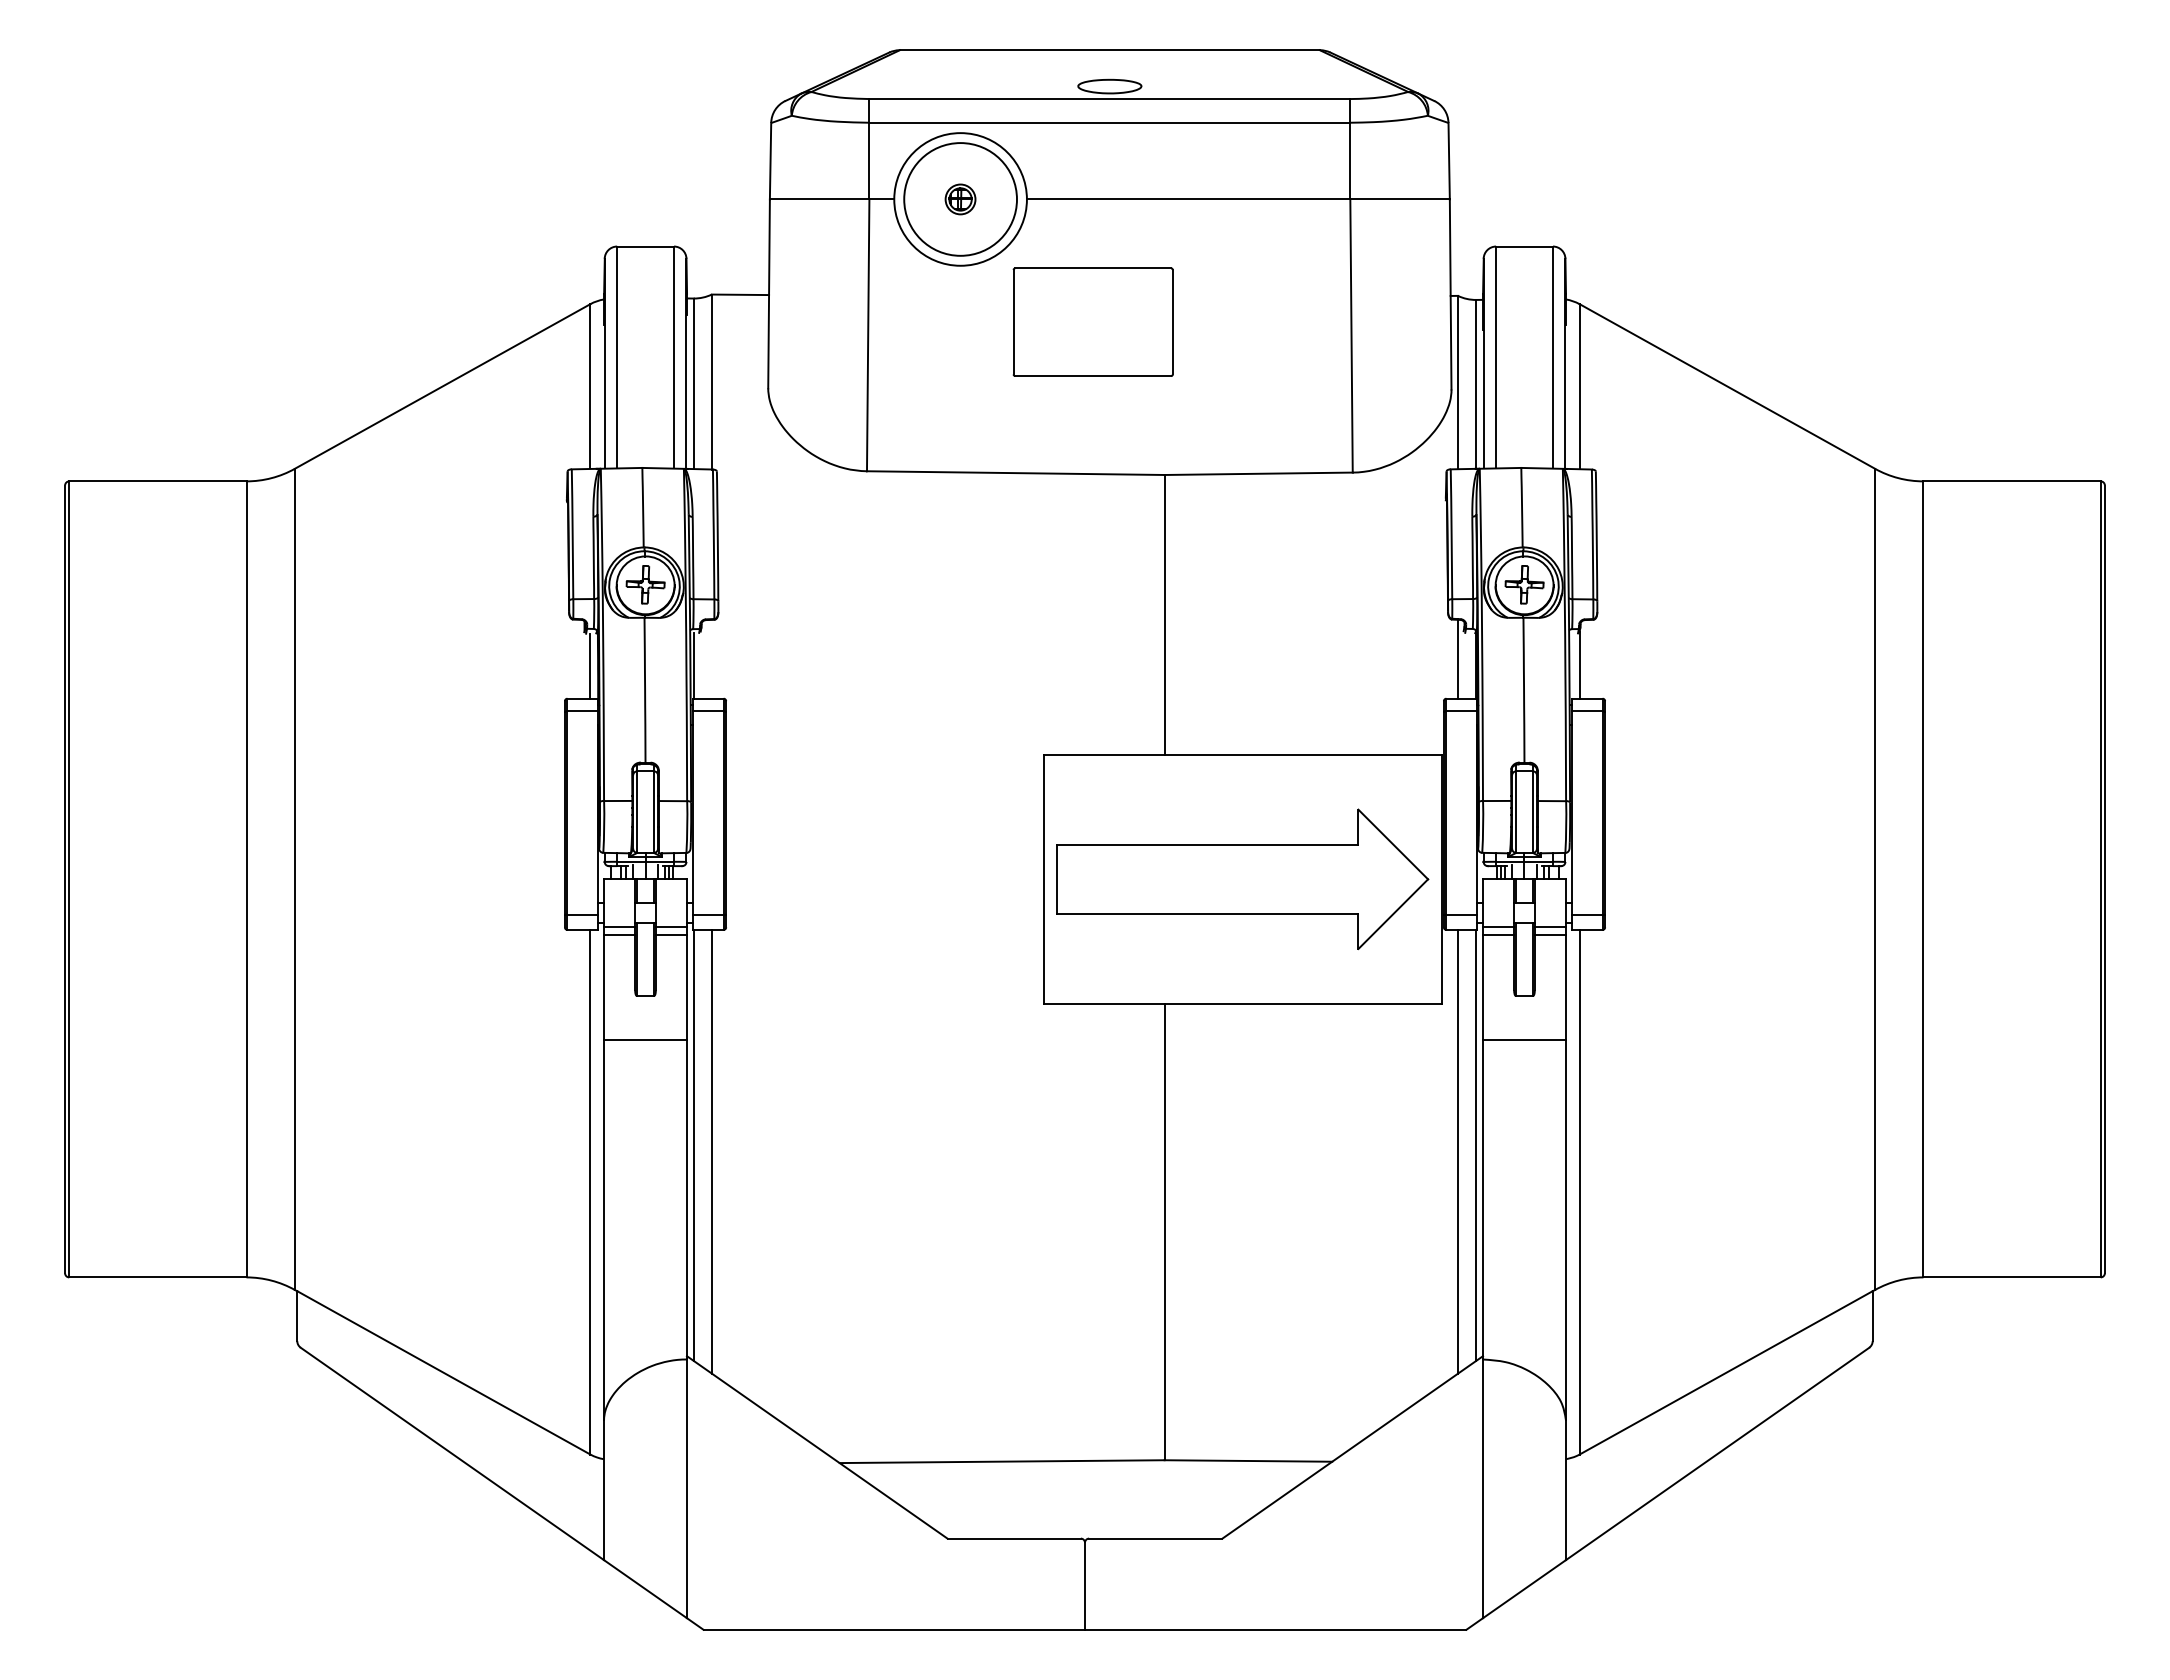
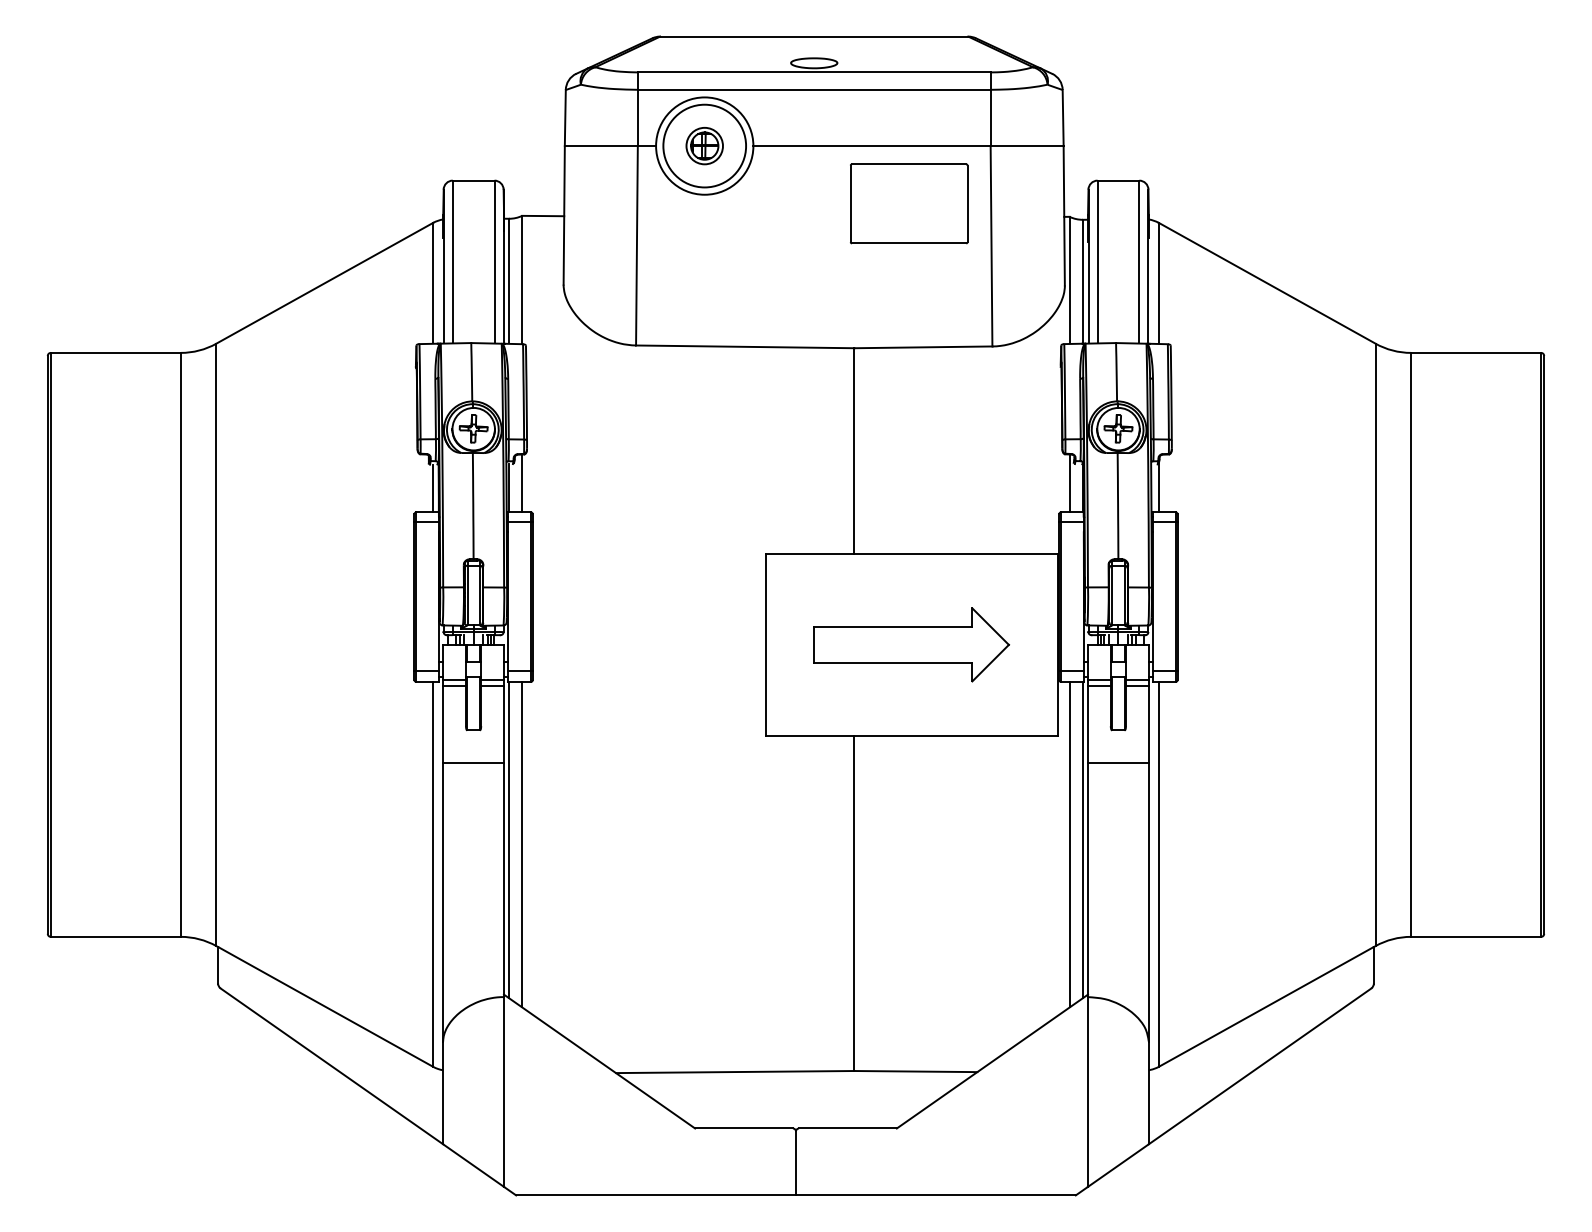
part: (960, 199) -> (704, 146), size x1.67
part: (1092, 321) -> (908, 203), moved
line: (711, 658) -> (522, 482), added
part: (1242, 879) -> (911, 644), size x0.71

